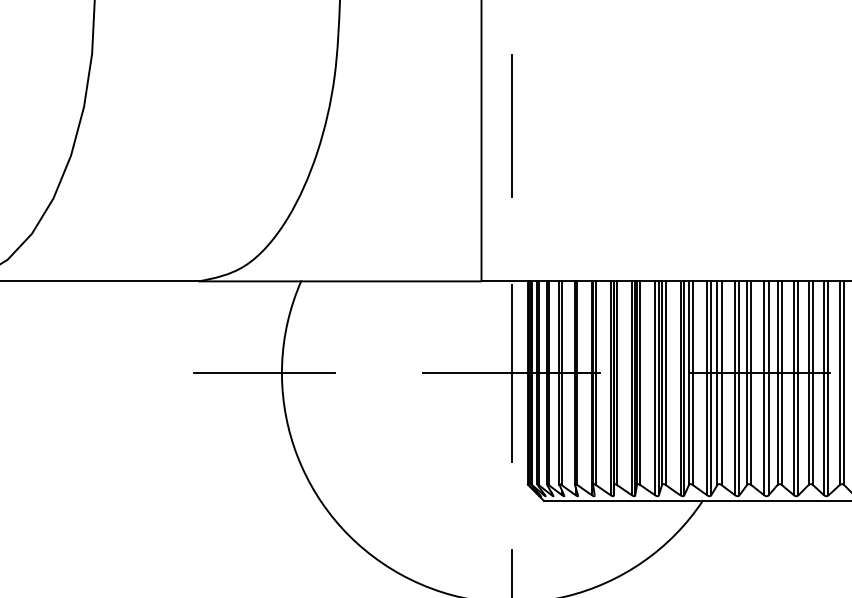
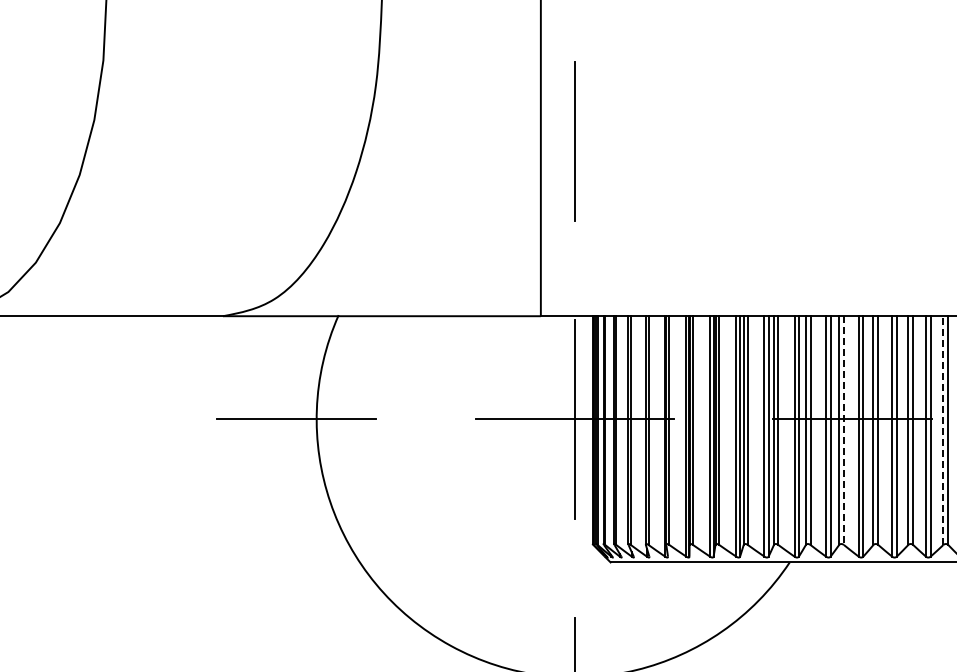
line: (839, 383) -> (943, 430), solid -> dashed
line: (751, 384) -> (844, 431), solid -> dashed

